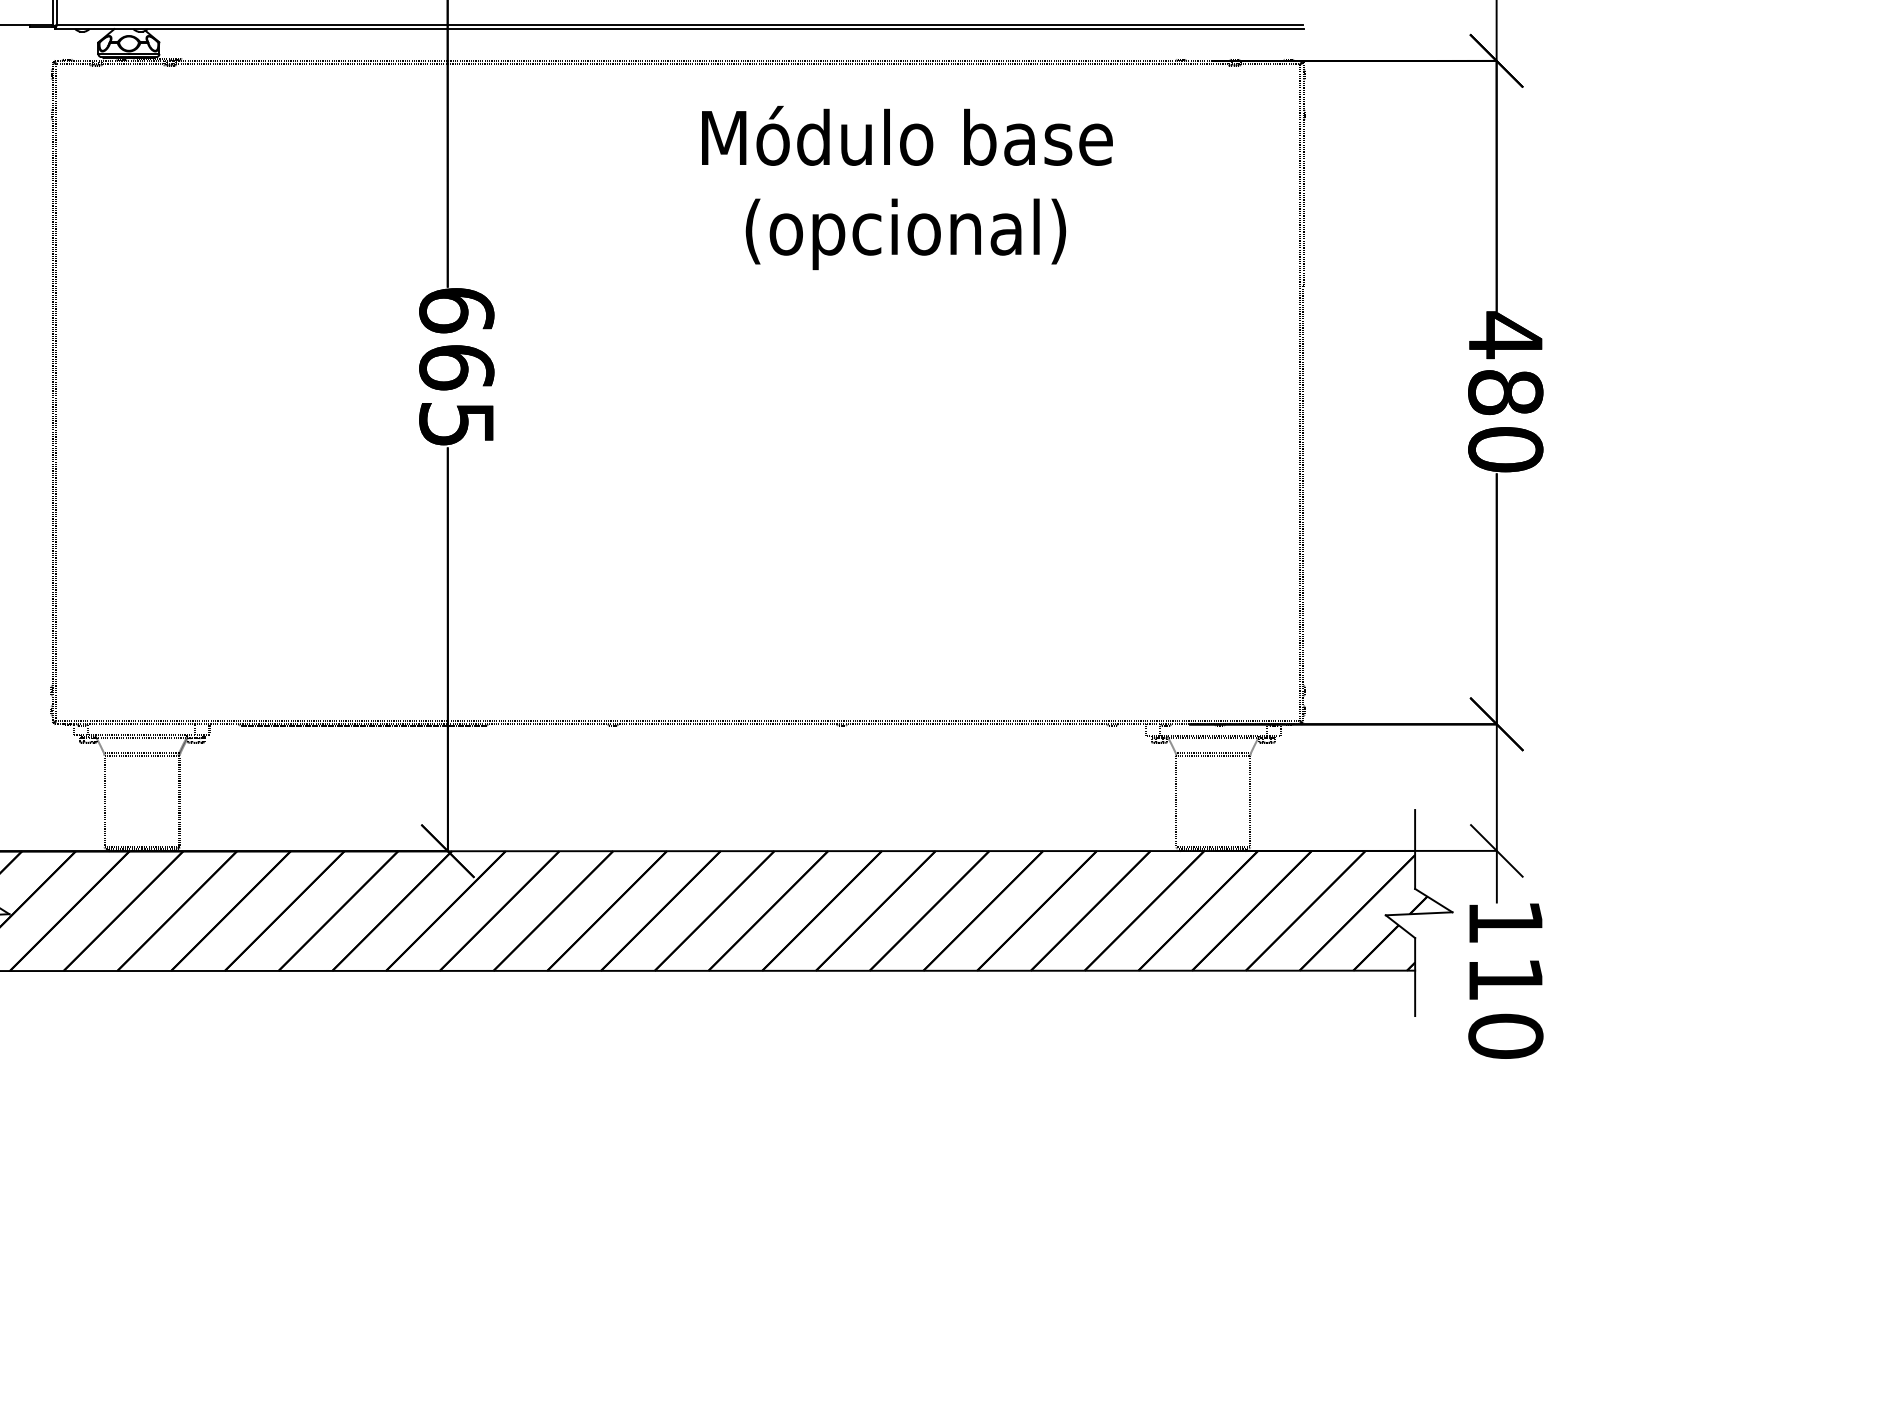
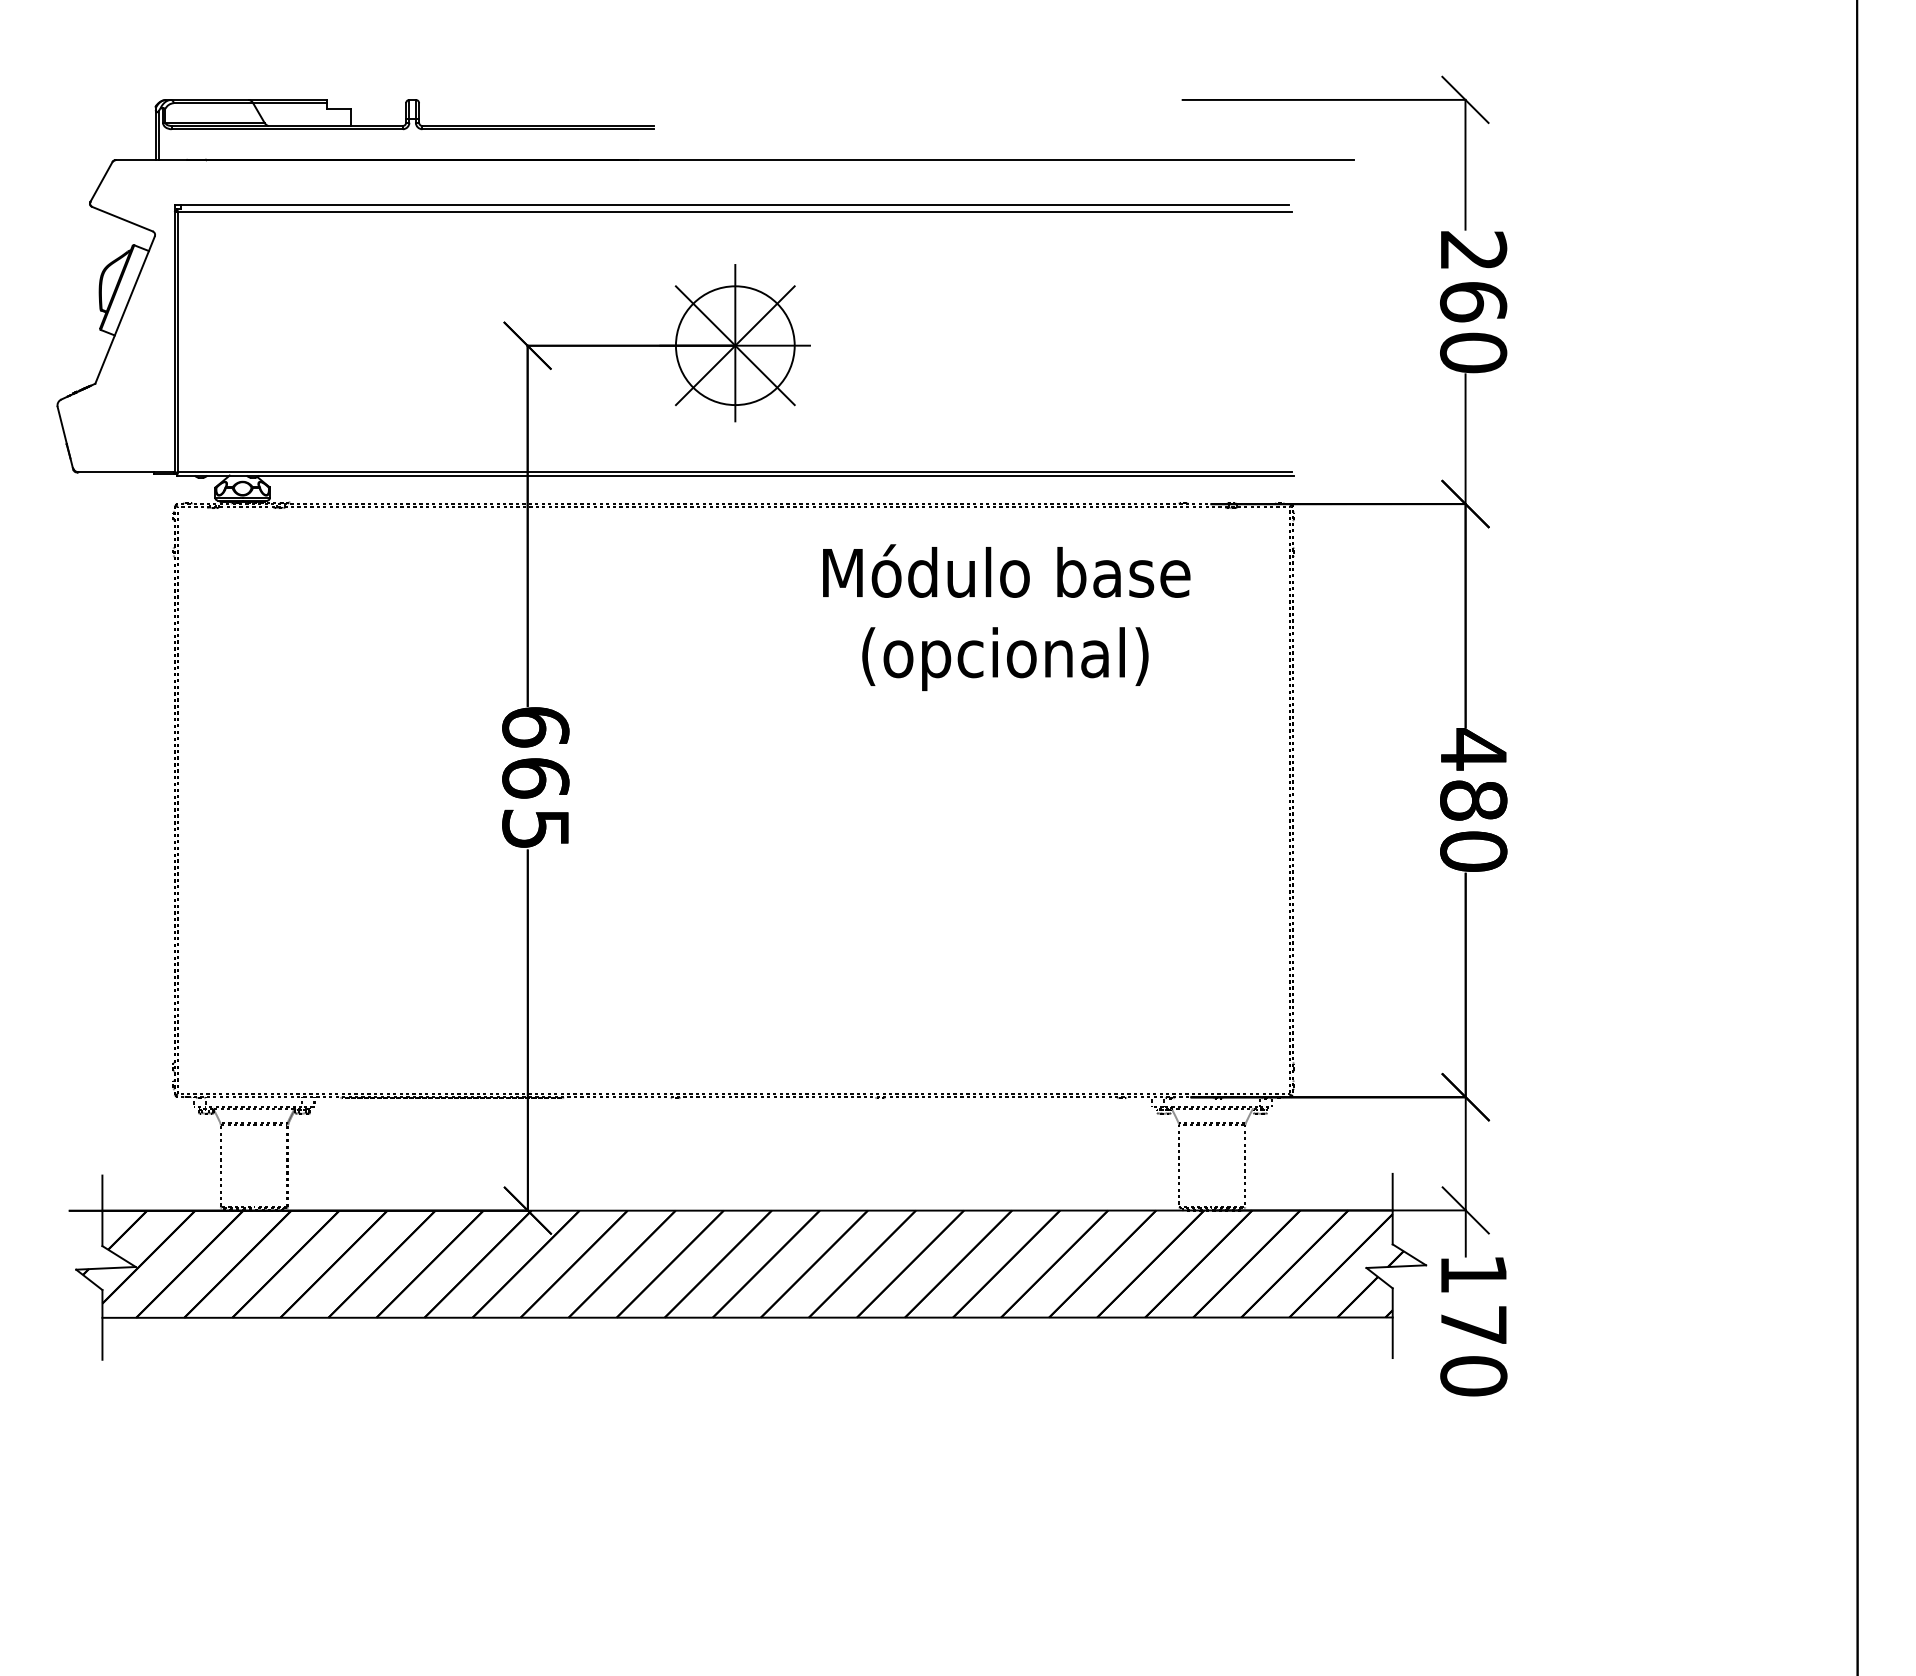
text: (907, 187) -> (1006, 617), moved
text: (1505, 978) -> (1473, 1324), 110 -> 170

